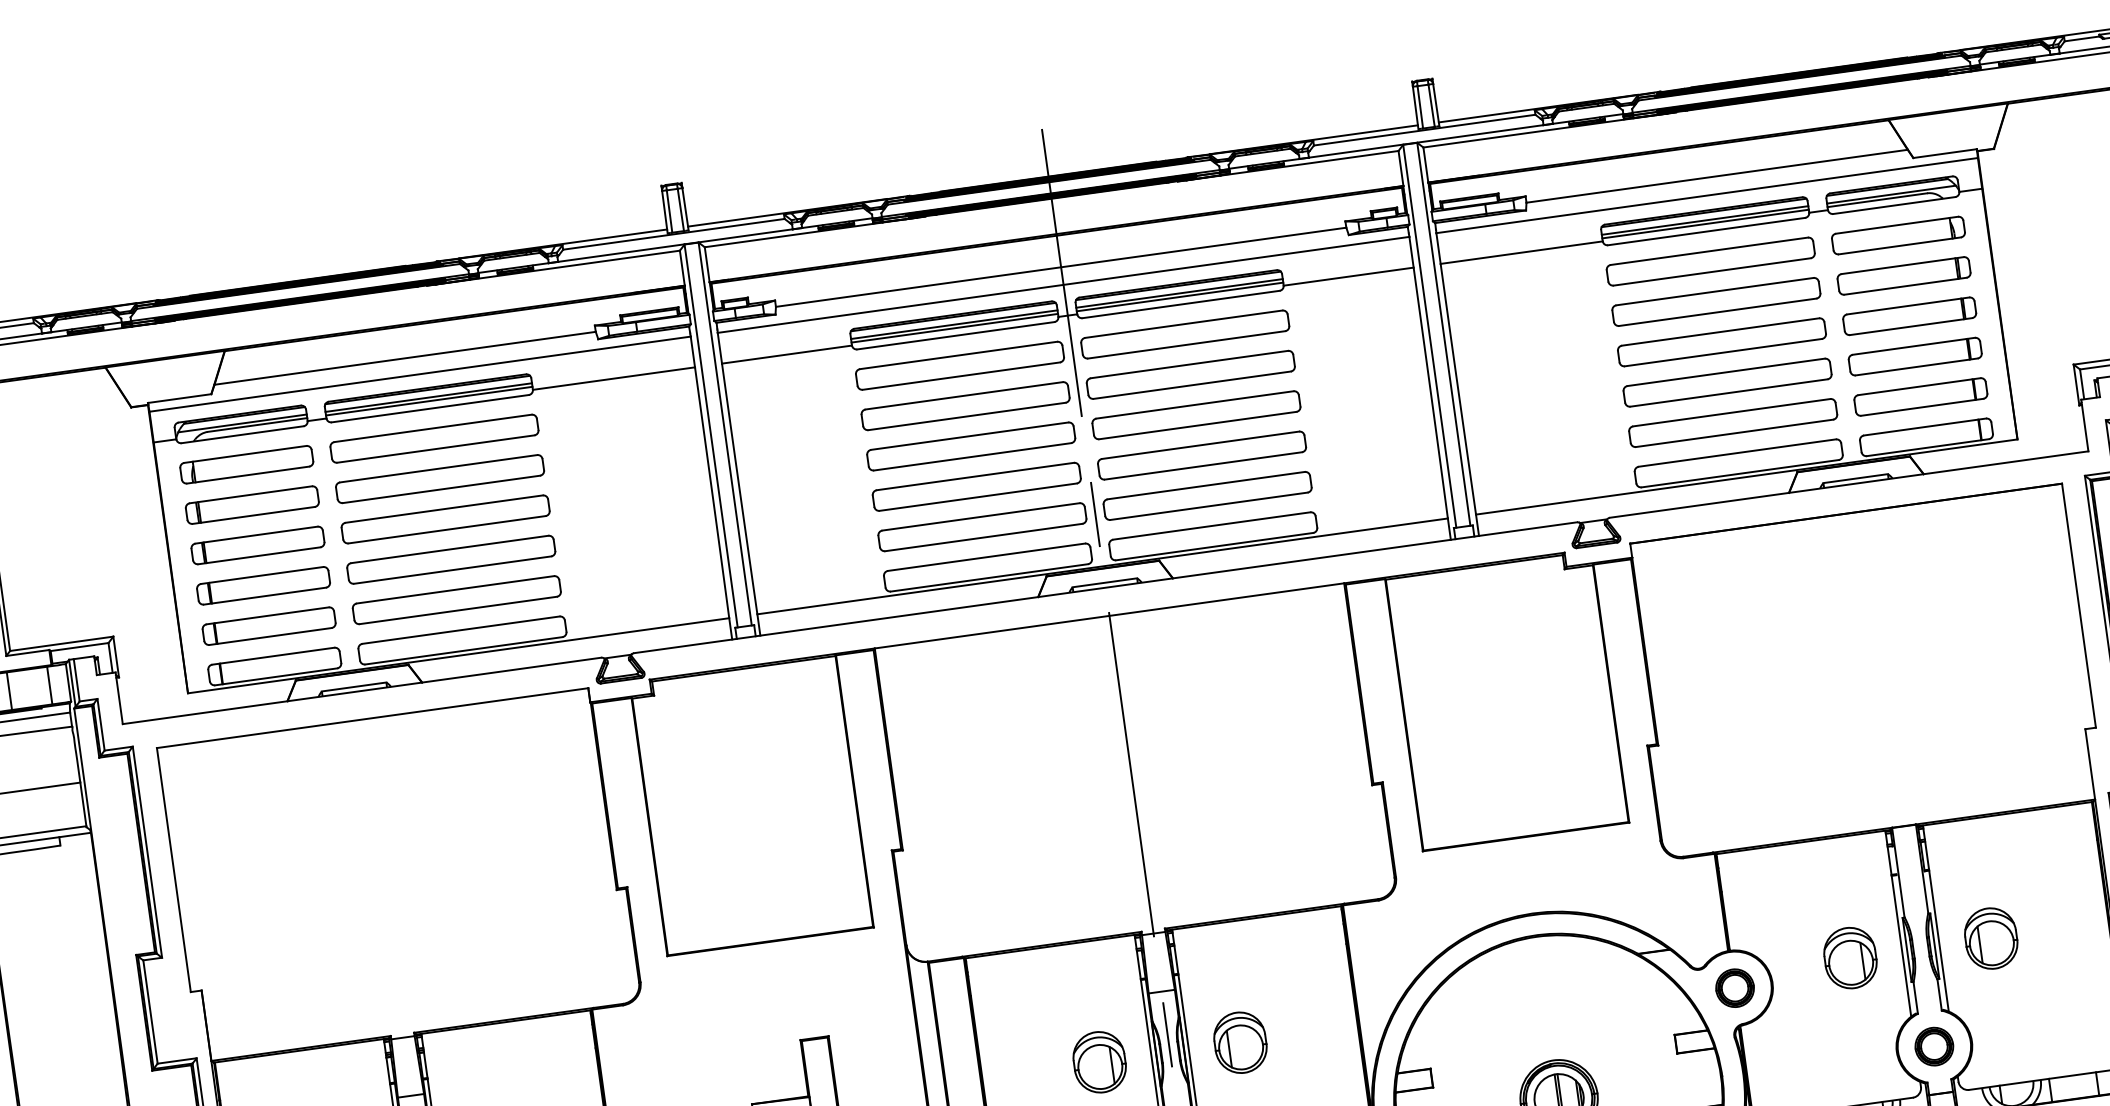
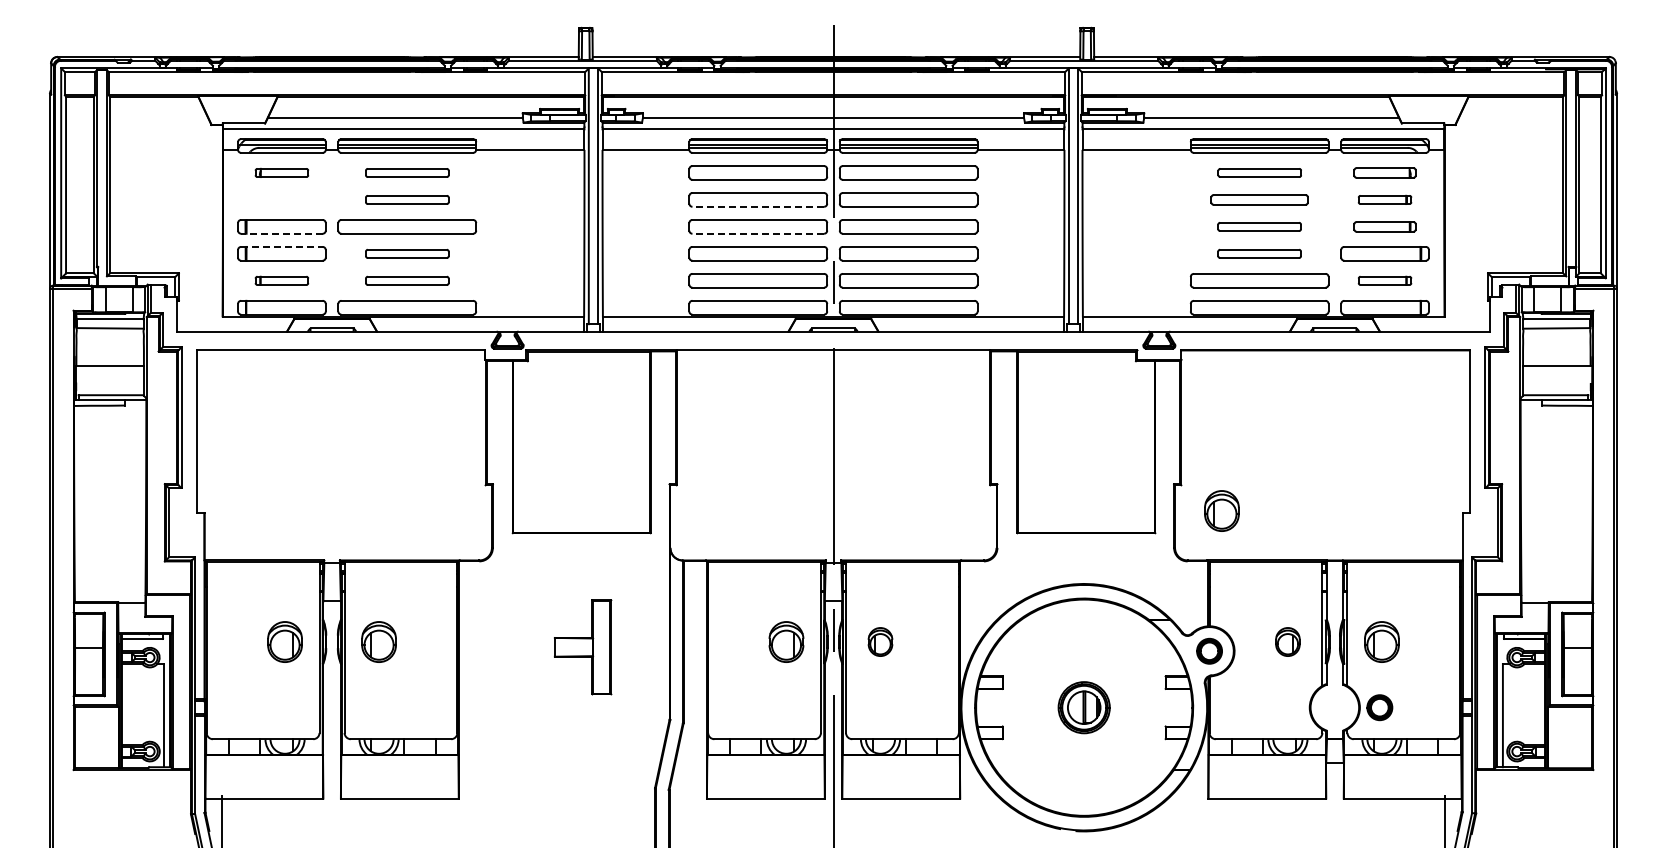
part: (1897, 234) -> (1384, 172), size x0.7
part: (1710, 260) -> (1259, 172), size x0.6
part: (1903, 275) -> (1384, 199), size x0.6
part: (1715, 301) -> (1259, 199), size x0.7
part: (1908, 315) -> (1384, 226), size x0.7
part: (1721, 341) -> (1259, 226), size x0.6
part: (1727, 382) -> (1259, 253), size x0.6
part: (1919, 396) -> (1384, 280), size x0.6
line: (967, 415) -> (758, 206), solid -> dashed
part: (434, 437) -> (407, 172), size x0.6
line: (972, 456) -> (758, 233), solid -> dashed
part: (246, 464) -> (281, 172), size x0.6
part: (440, 478) -> (407, 199), size x0.6
part: (251, 504) -> (281, 199), removed
line: (258, 555) -> (281, 233), solid -> dashed
part: (451, 559) -> (407, 253), size x0.6
line: (261, 574) -> (281, 246), solid -> dashed
part: (457, 599) -> (407, 280), size x0.6
part: (268, 625) -> (281, 280), size x0.6
part: (1723, 774) -> (1221, 510), added
part: (1849, 957) -> (1287, 641), size x0.7
part: (1240, 1041) -> (880, 641), size x0.7
part: (1933, 1046) -> (1379, 707), moved

